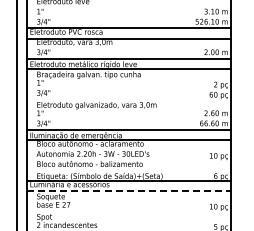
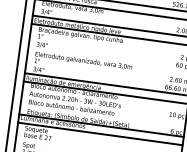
line: (129, 191) -> (100, 134), dashed -> solid

